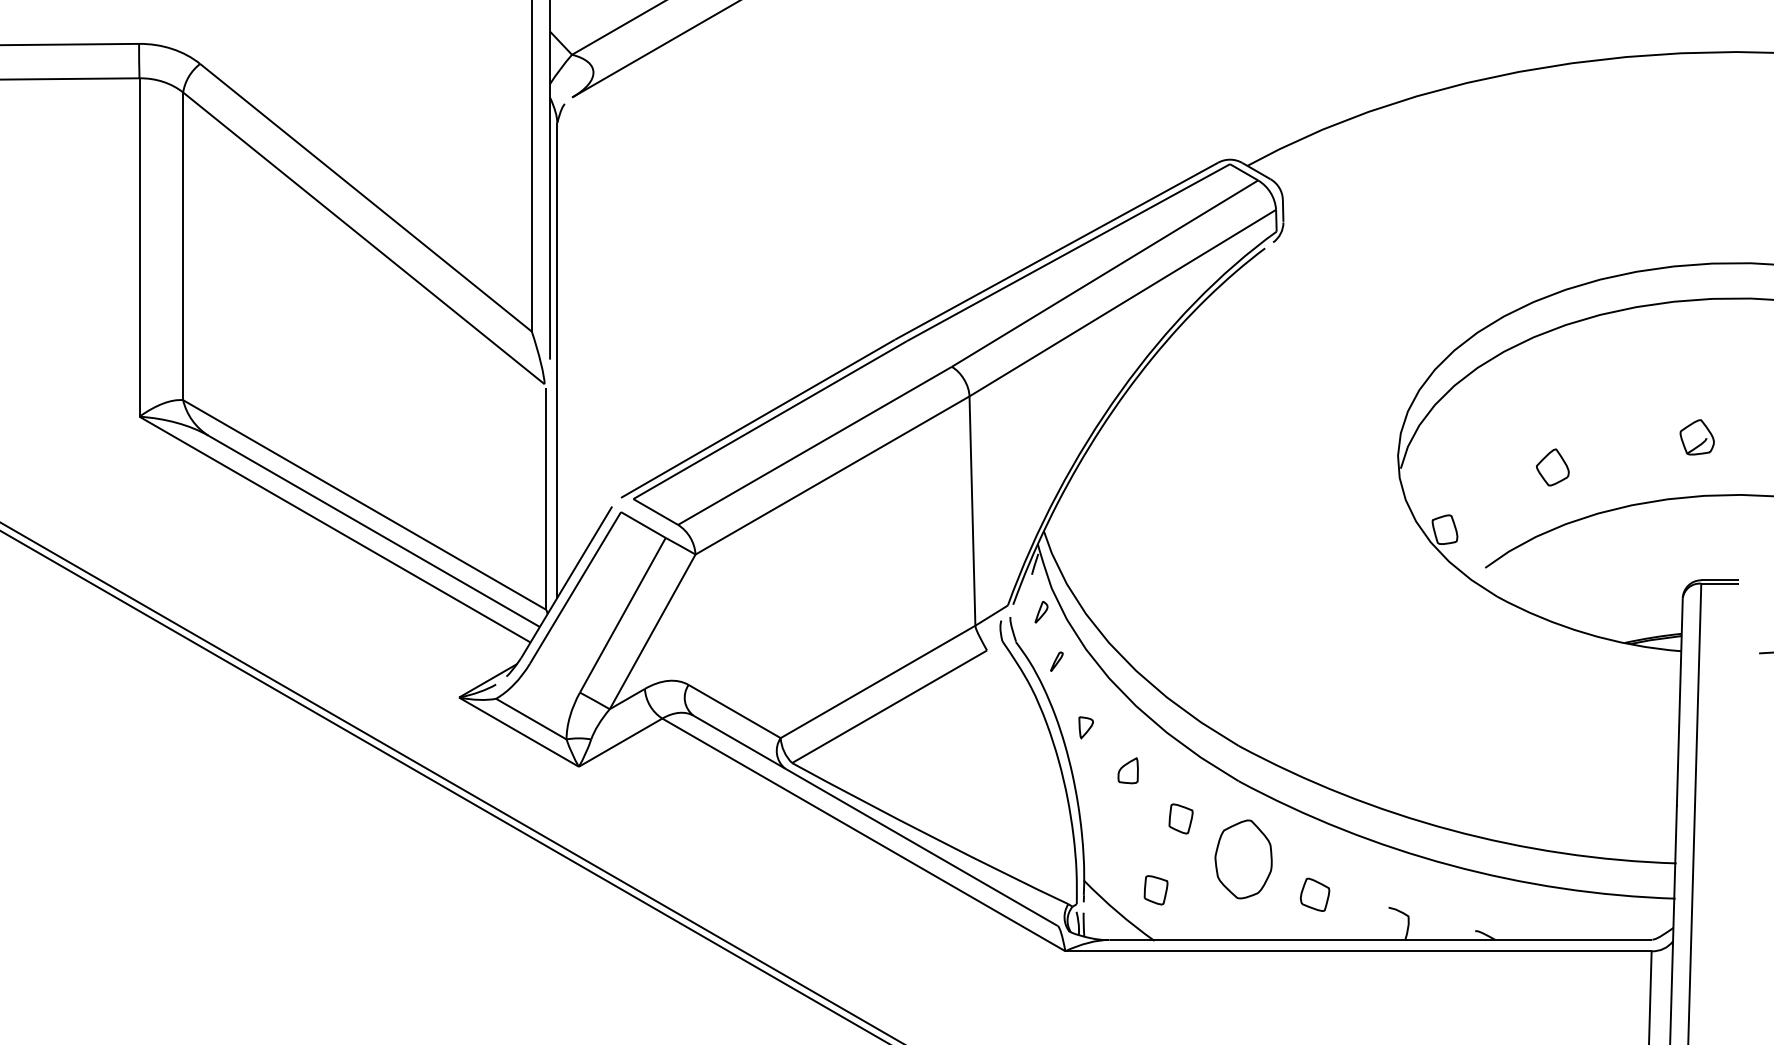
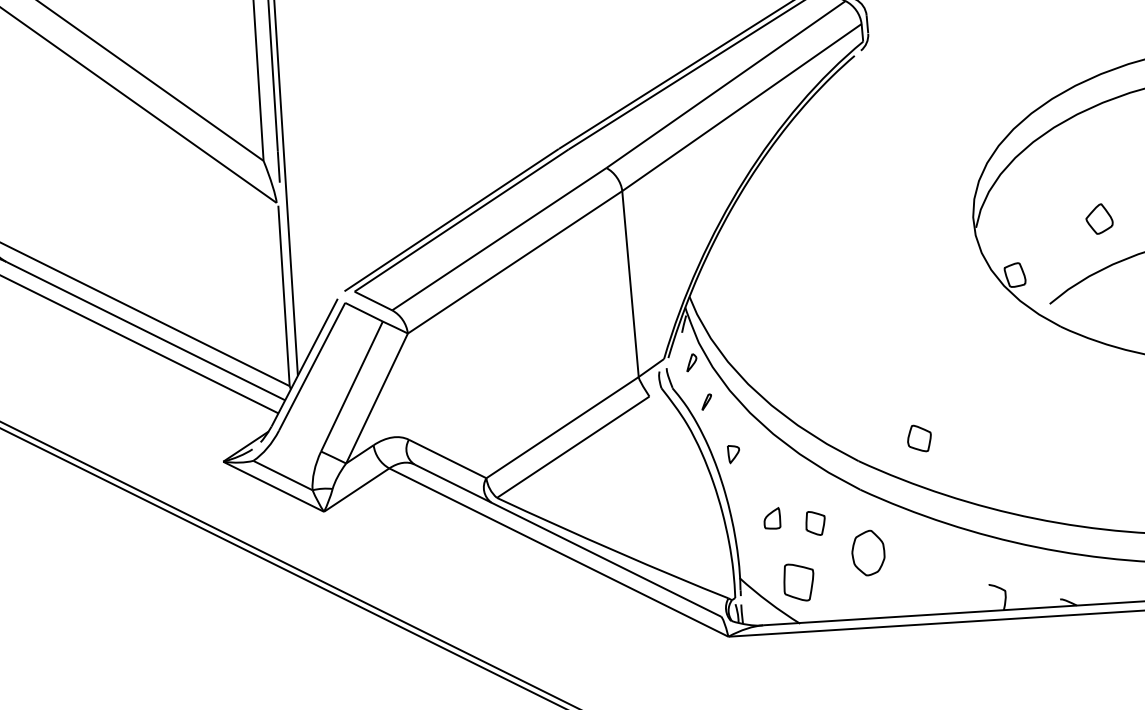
part: (1127, 770) -> (771, 518), moved
part: (1243, 859) -> (868, 553), size x0.7
part: (1155, 890) -> (798, 582), size x1.6
part: (1314, 894) -> (919, 438), moved

